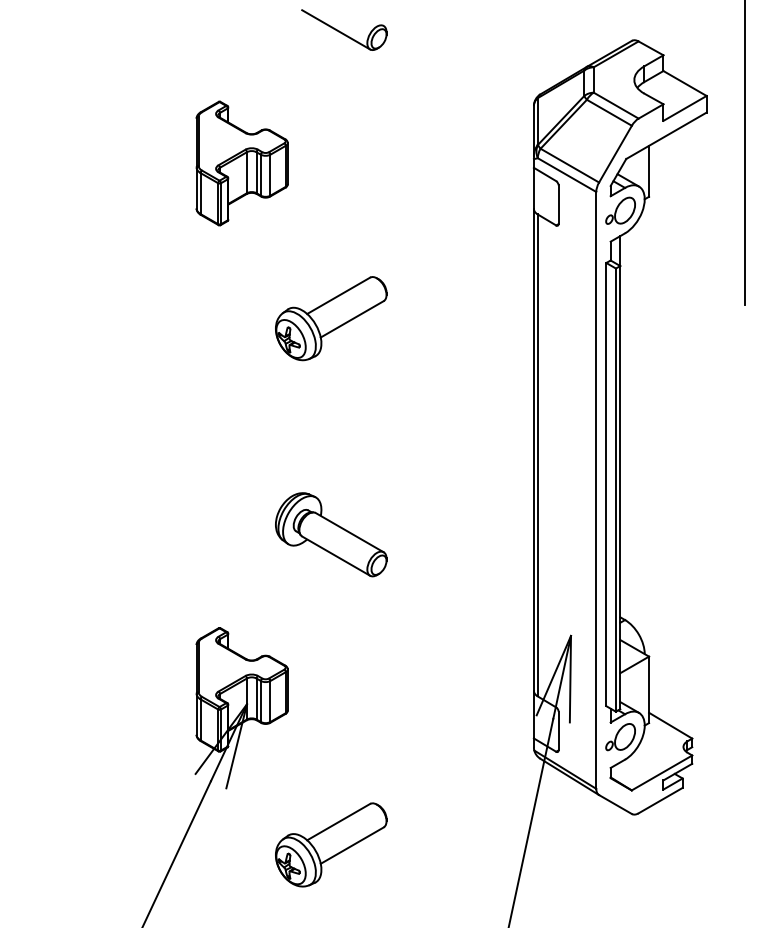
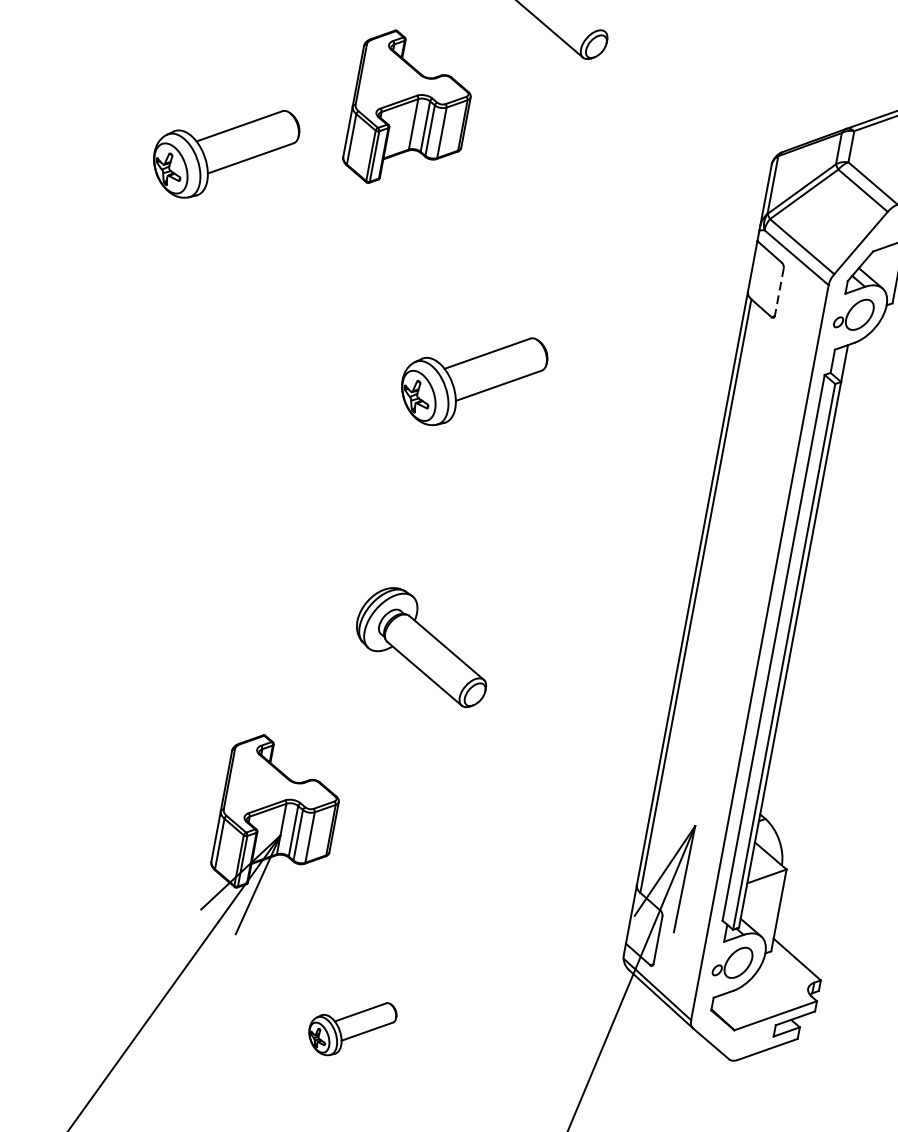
part: (241, 163) -> (408, 111), moved
part: (103, 176) -> (225, 152), added
line: (558, 205) -> (779, 293), solid -> dashed
part: (331, 844) -> (352, 1027), size x0.6

